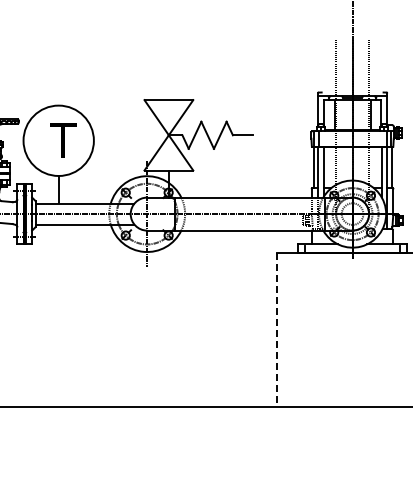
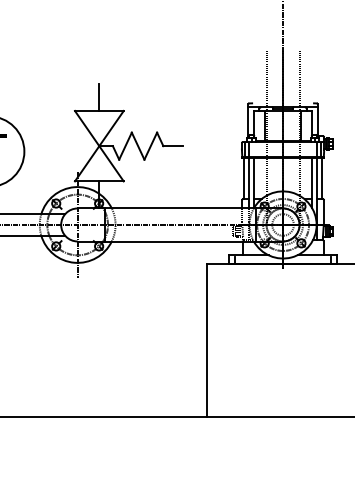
line: (168, 86) -> (98, 97), added
line: (276, 329) -> (206, 340), dashed -> solid

